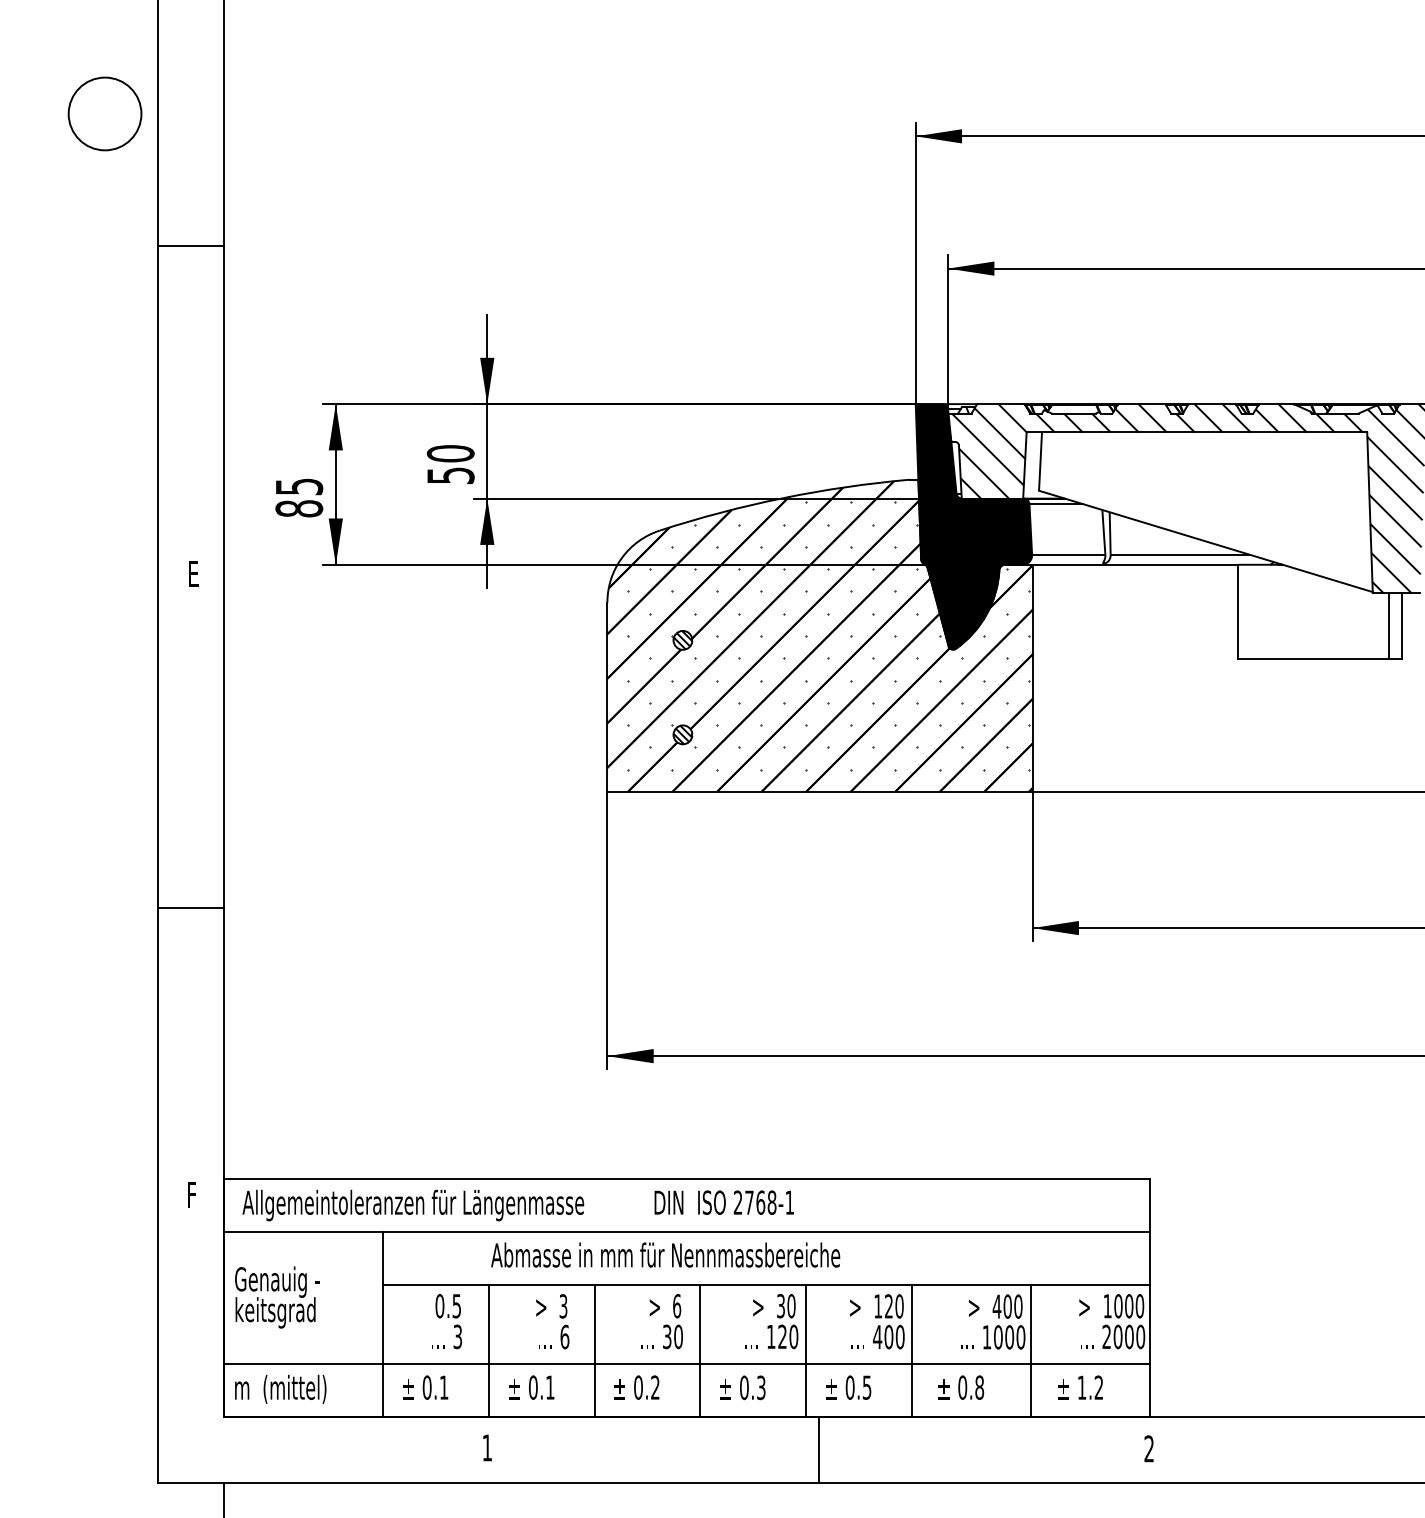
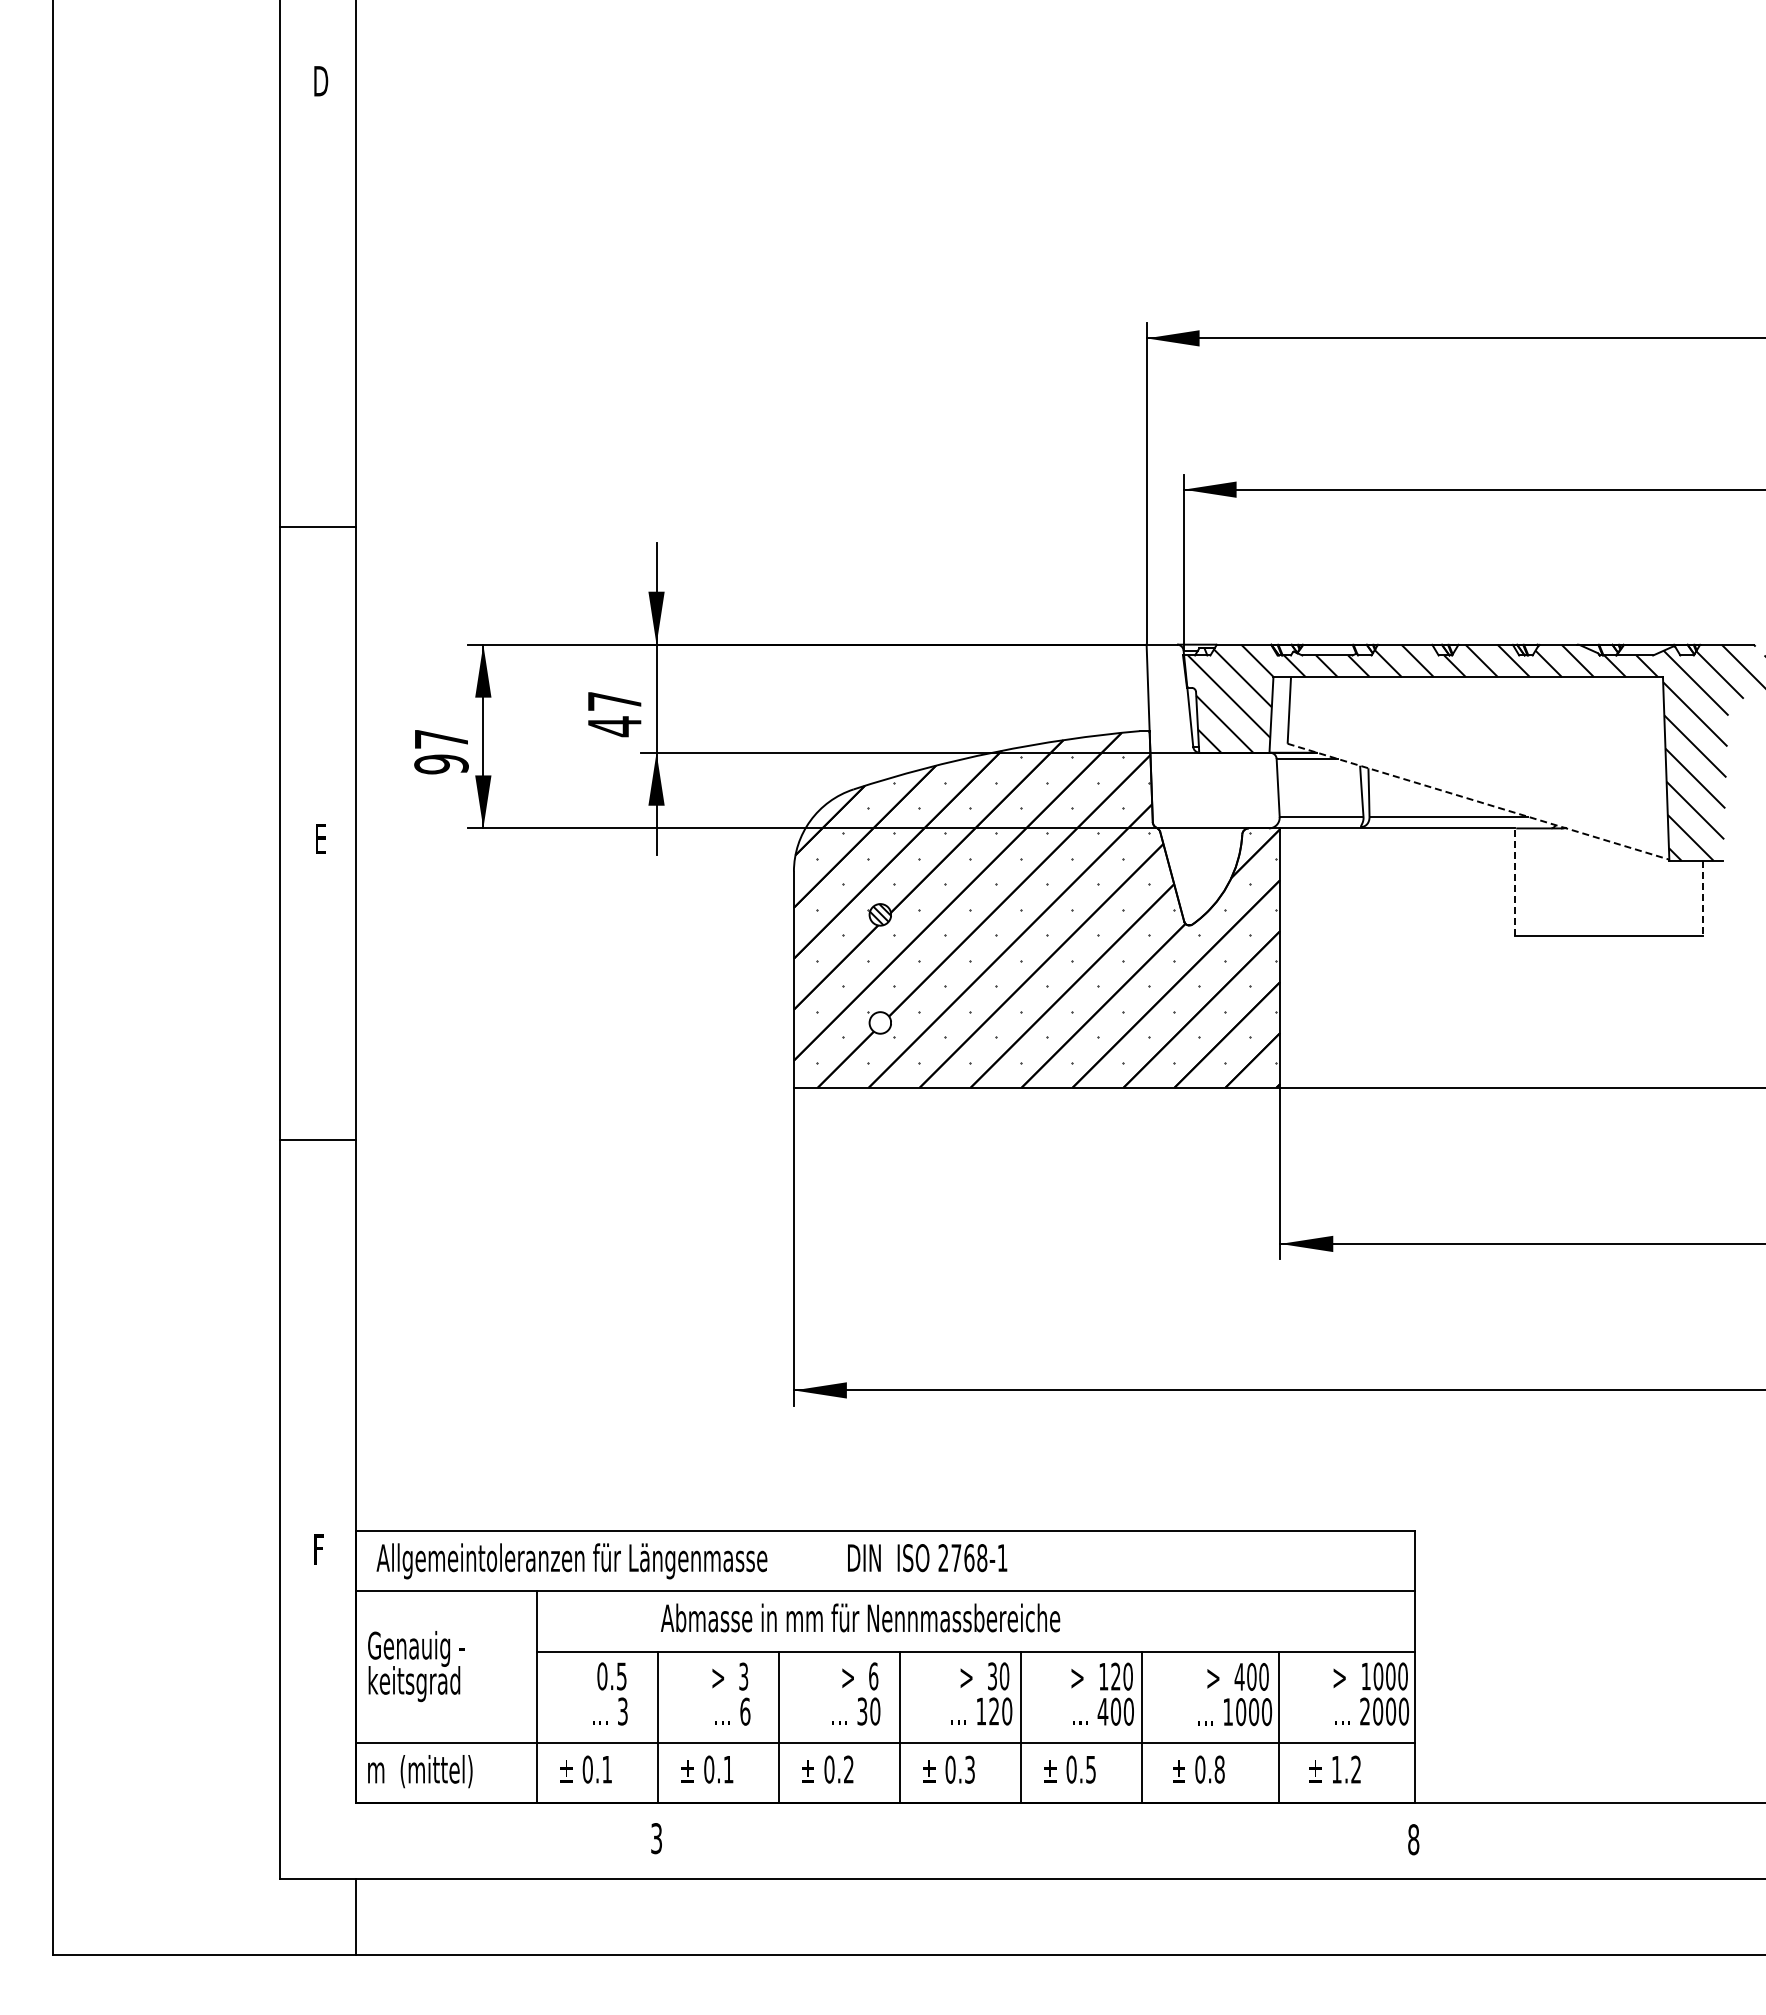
circle: (104, 113) -> (218, 312), removed
line: (190, 246) -> (317, 527), moved
text: (450, 465) -> (614, 714), 50 -> 47
text: (299, 498) -> (441, 752), 85 -> 97
fill: (973, 526) -> (1212, 784), removed
line: (1205, 541) -> (1478, 801), solid -> dashed
line: (1238, 611) -> (1515, 881), solid -> dashed
line: (1388, 626) -> (1687, 898), removed
line: (1401, 626) -> (1702, 898), solid -> dashed
hatch: (682, 734) -> (879, 1022), removed
line: (190, 907) -> (317, 1139), moved
text: (487, 1447) -> (656, 1838), 1 -> 3
text: (1149, 1448) -> (1413, 1839), 2 -> 8
line: (819, 1449) -> (1036, 1840), removed

